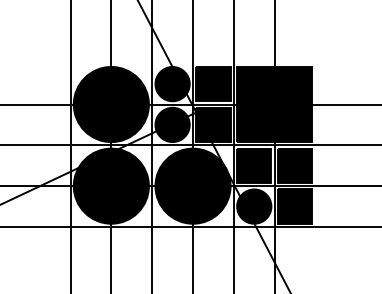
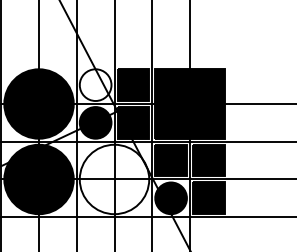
fill: (172, 83) -> (95, 84), removed
fill: (192, 185) -> (114, 178), removed

